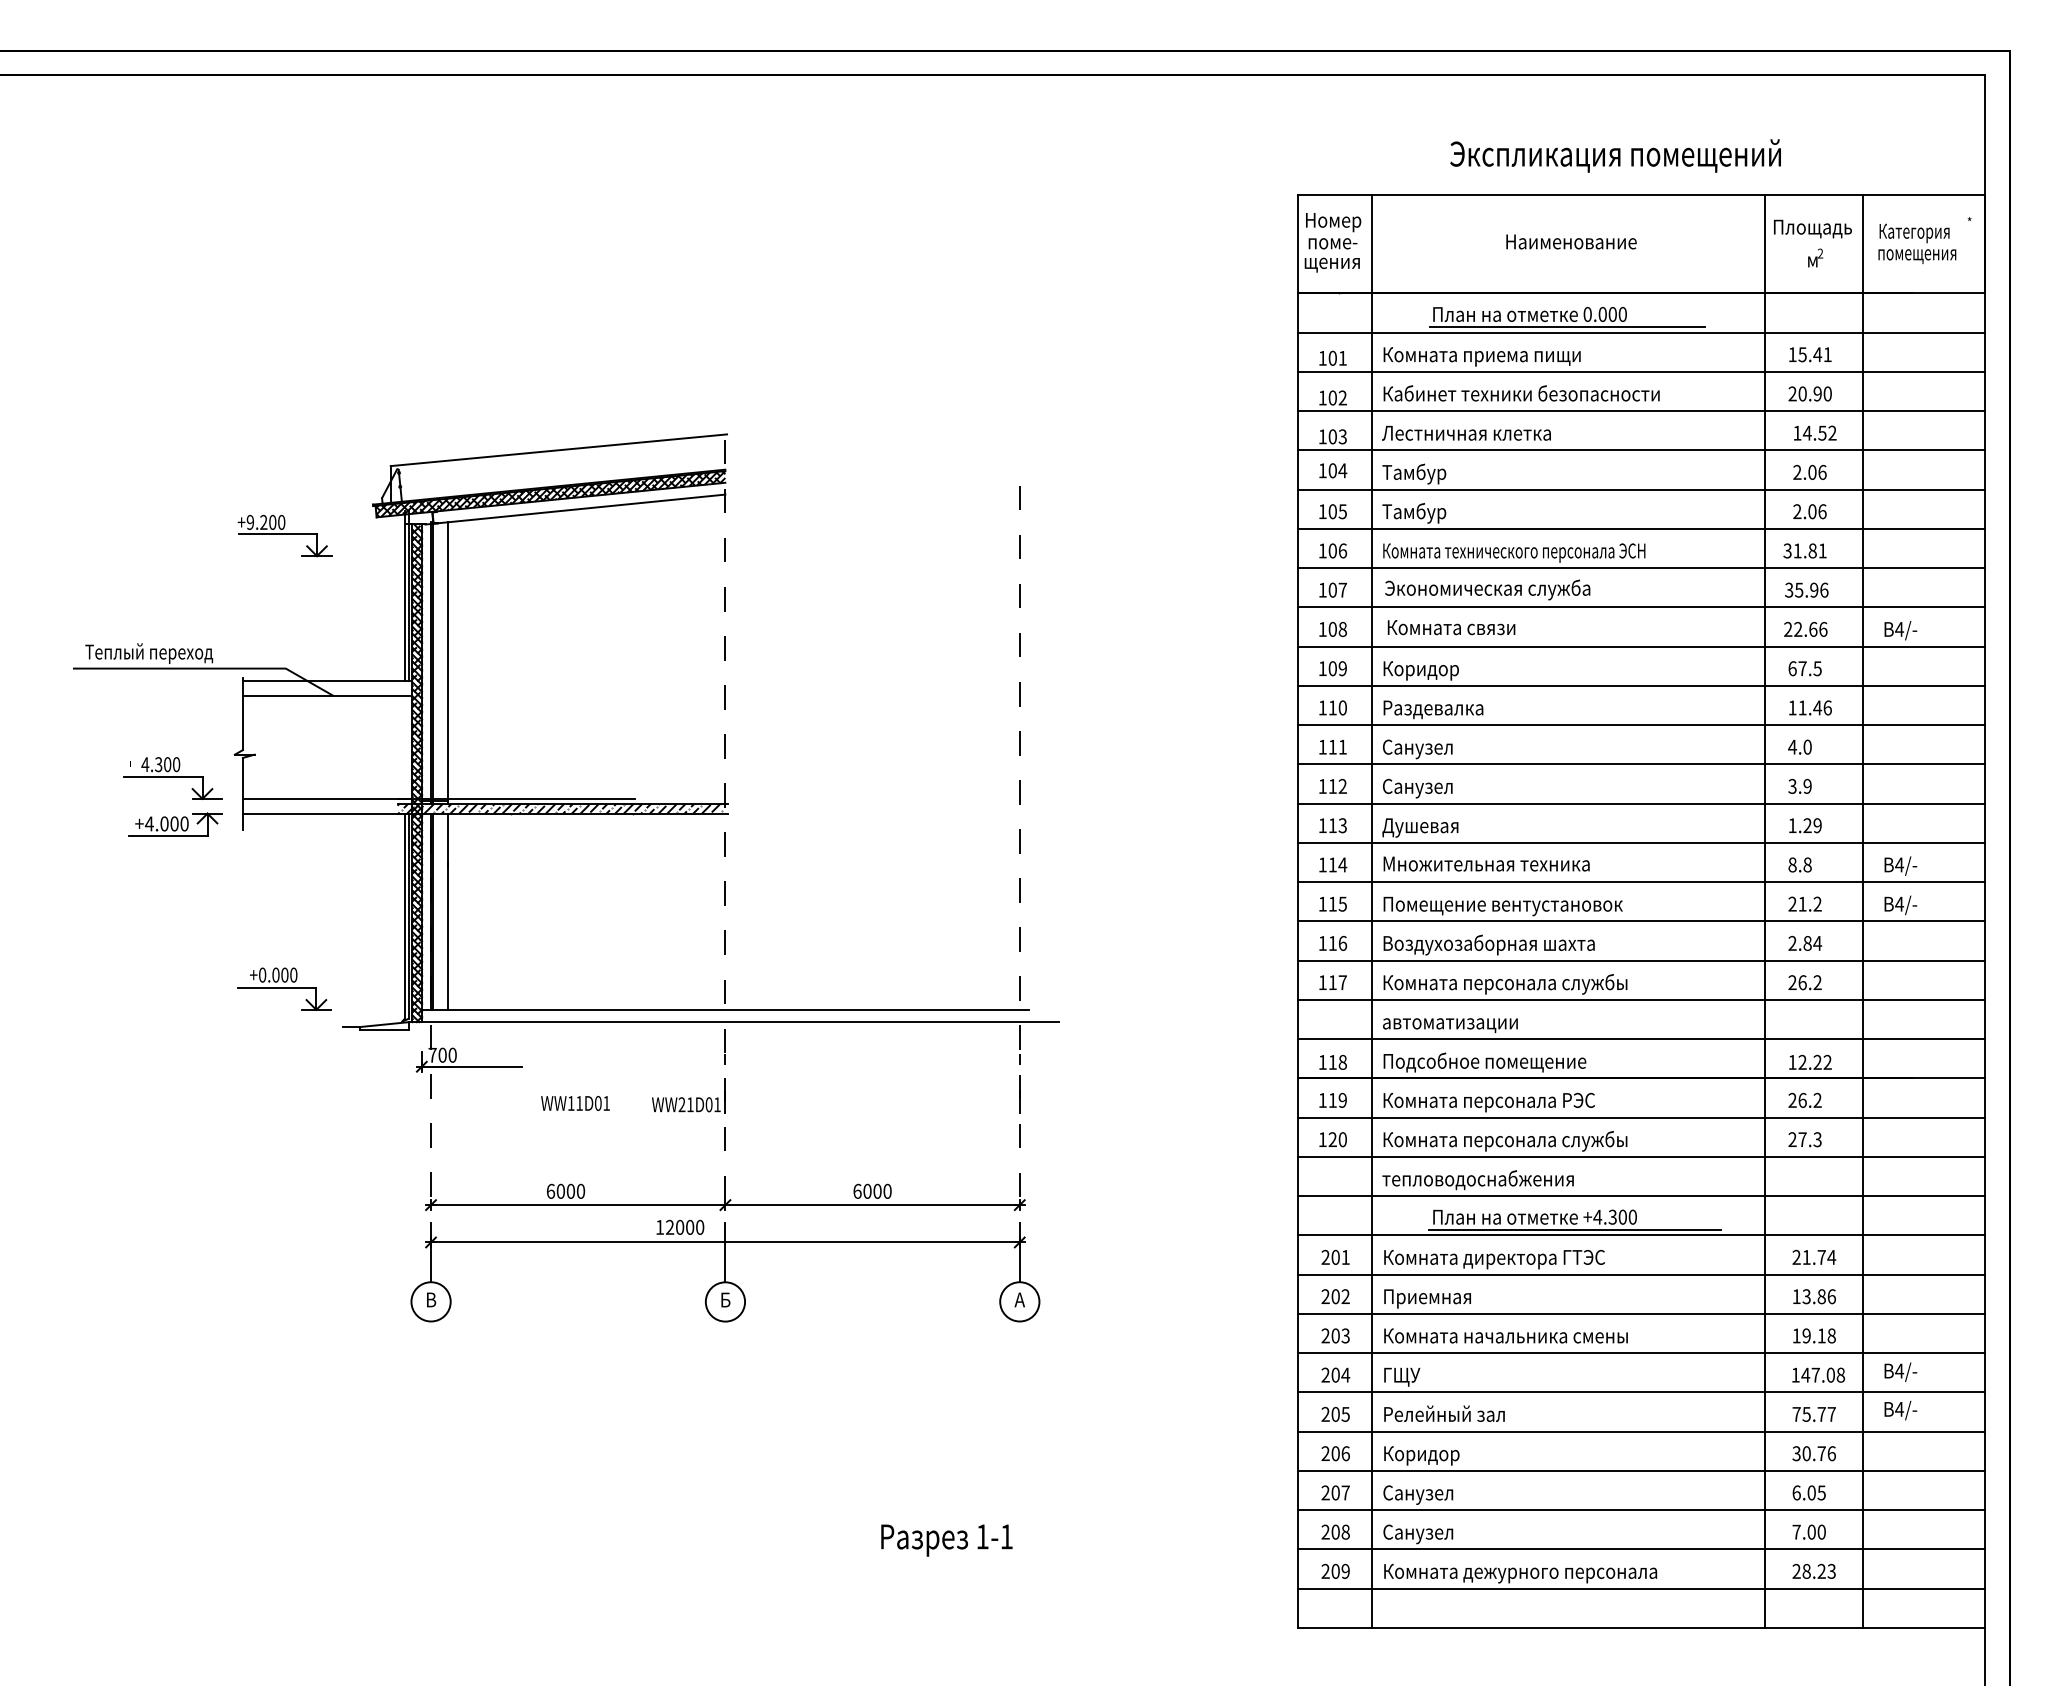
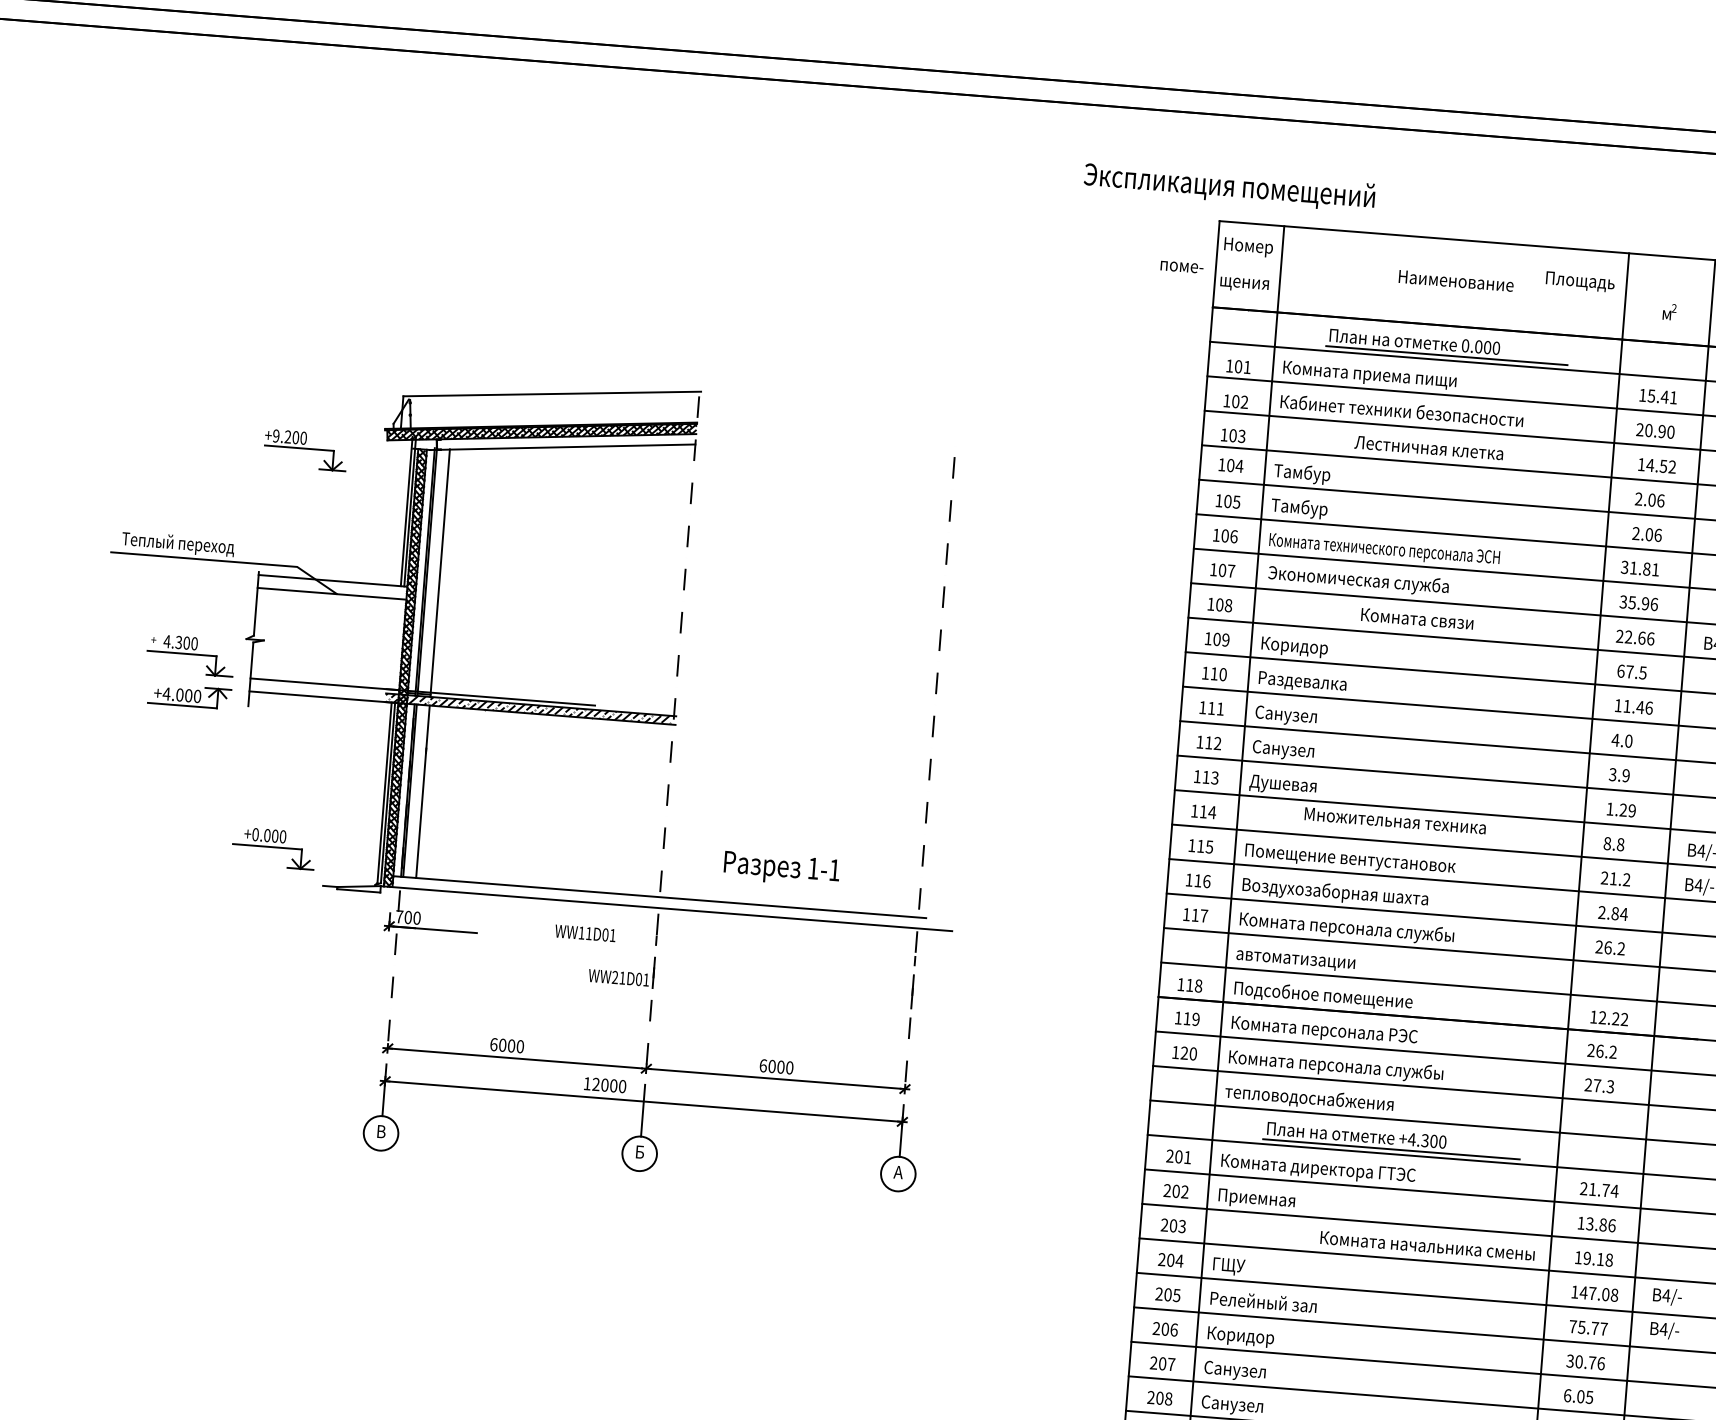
text: (1615, 155) -> (1229, 186), moved
text: (1812, 228) -> (1580, 281), moved
text: (1332, 243) -> (1181, 266), moved
text: (1466, 432) -> (1429, 447), moved
text: (1451, 627) -> (1417, 618), moved
text: (1486, 863) -> (1395, 820), moved
text: (575, 1102) -> (585, 932), moved
text: (1505, 1335) -> (1427, 1245), moved
text: (946, 1540) -> (781, 869), moved

